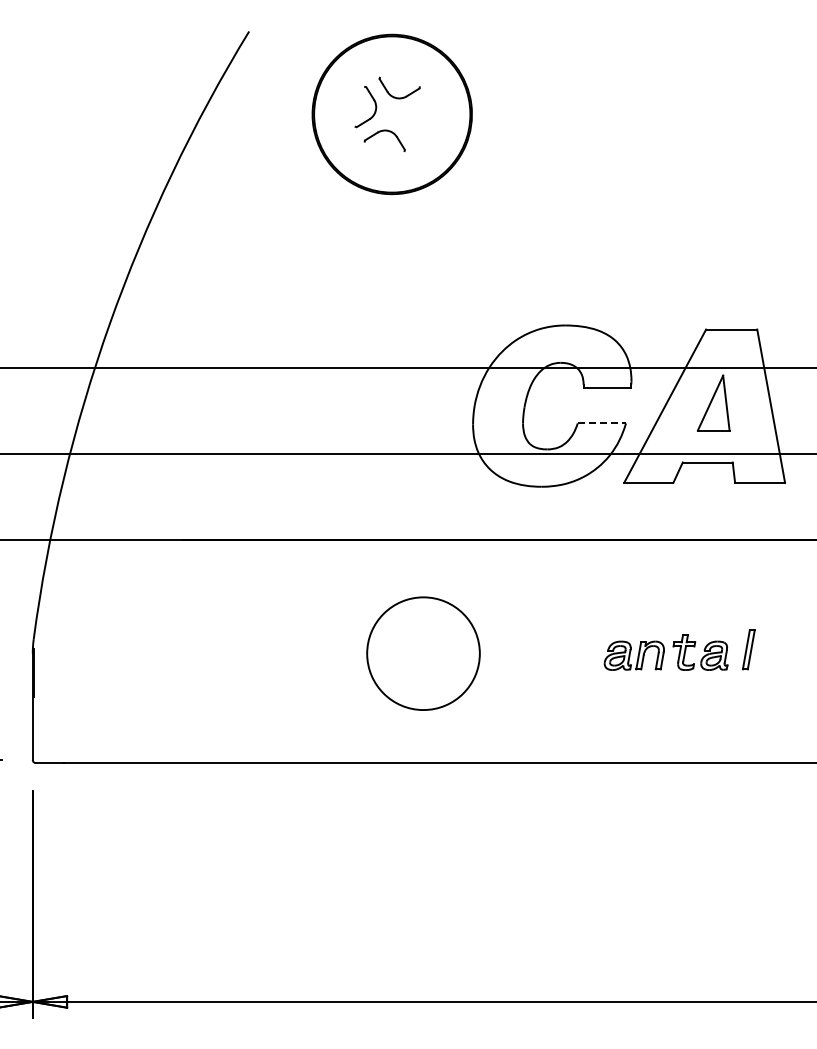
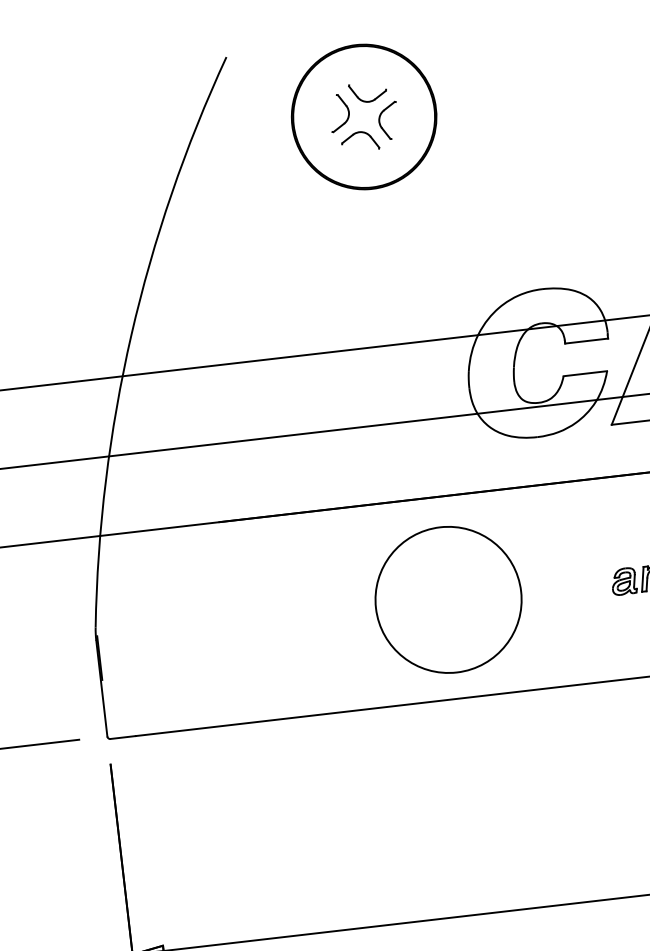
part: (409, 121) -> (380, 121), added
line: (602, 423) -> (585, 373), dashed -> solid
circle: (423, 653) -> (448, 599), size x1.43

